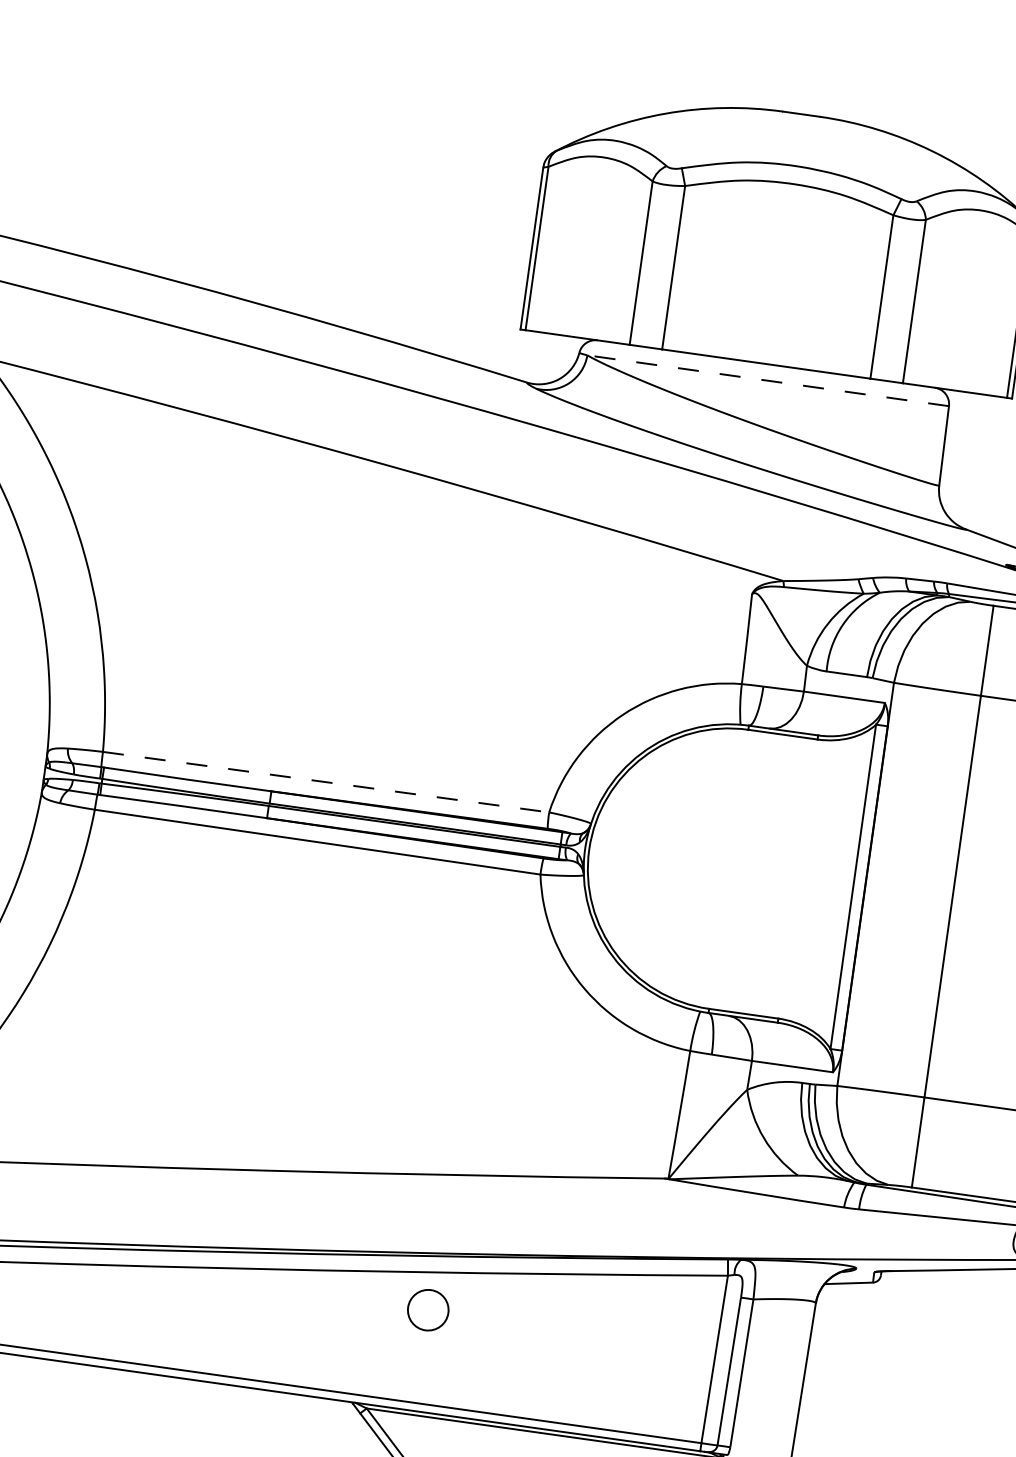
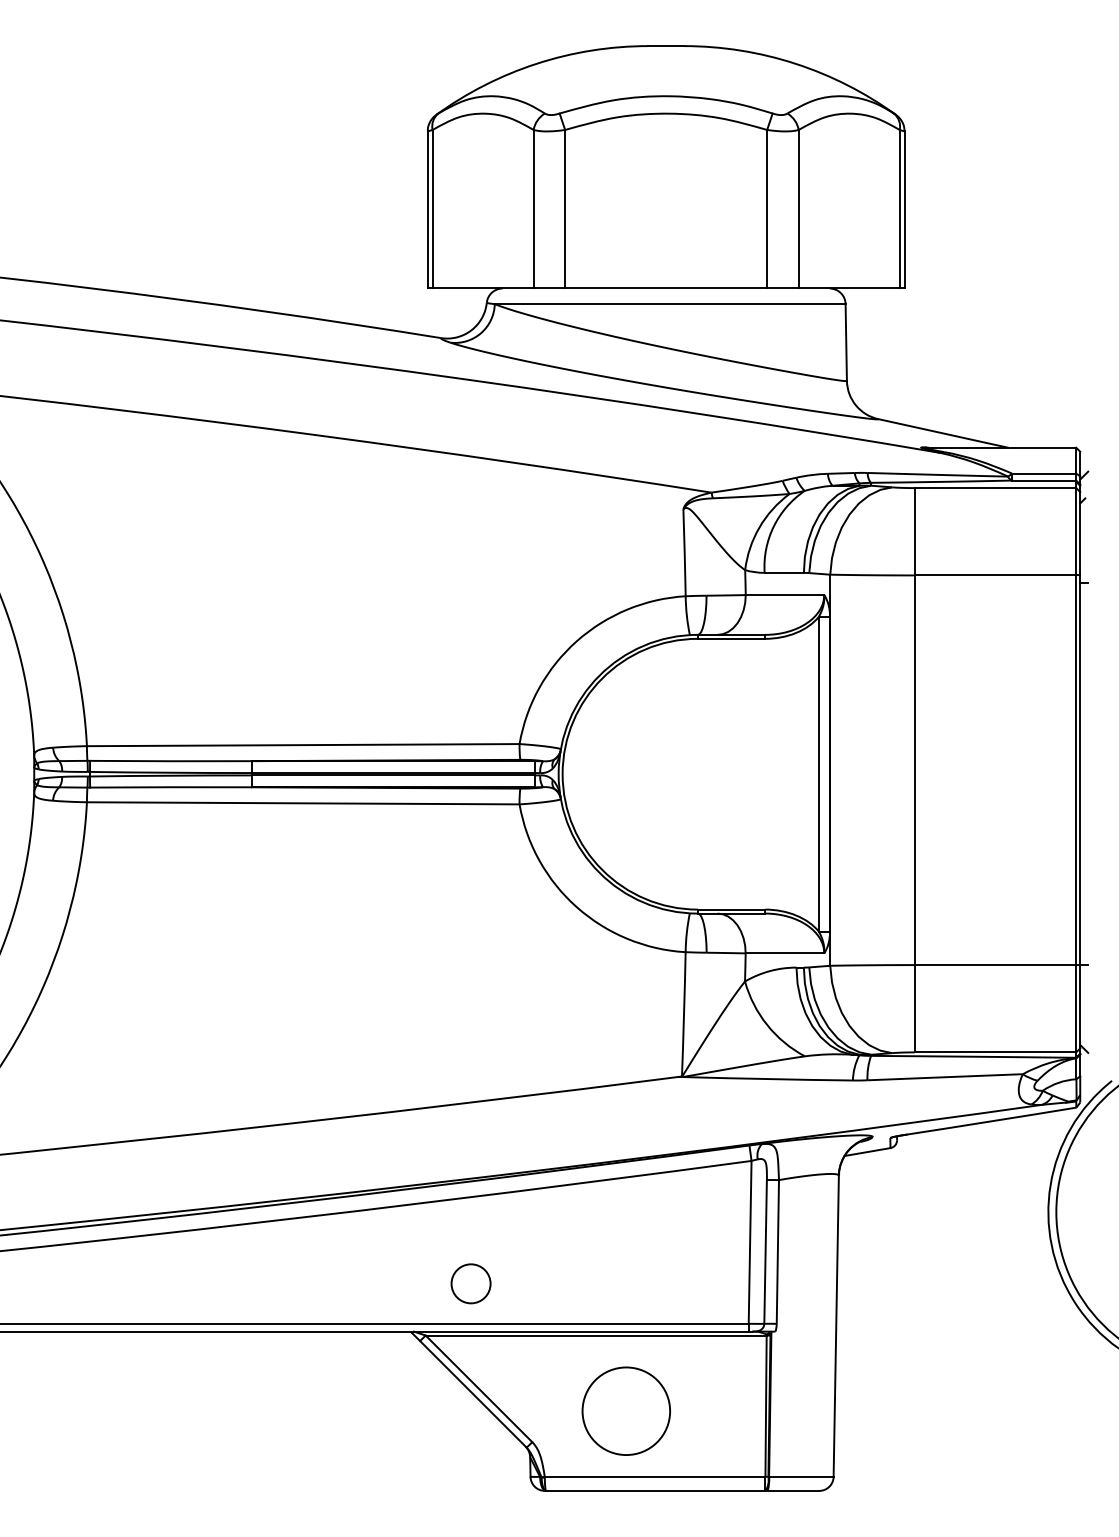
line: (767, 381) -> (669, 304), dashed -> solid
line: (324, 782) -> (301, 745), dashed -> solid
circle: (427, 1309) -> (470, 1283), moved

